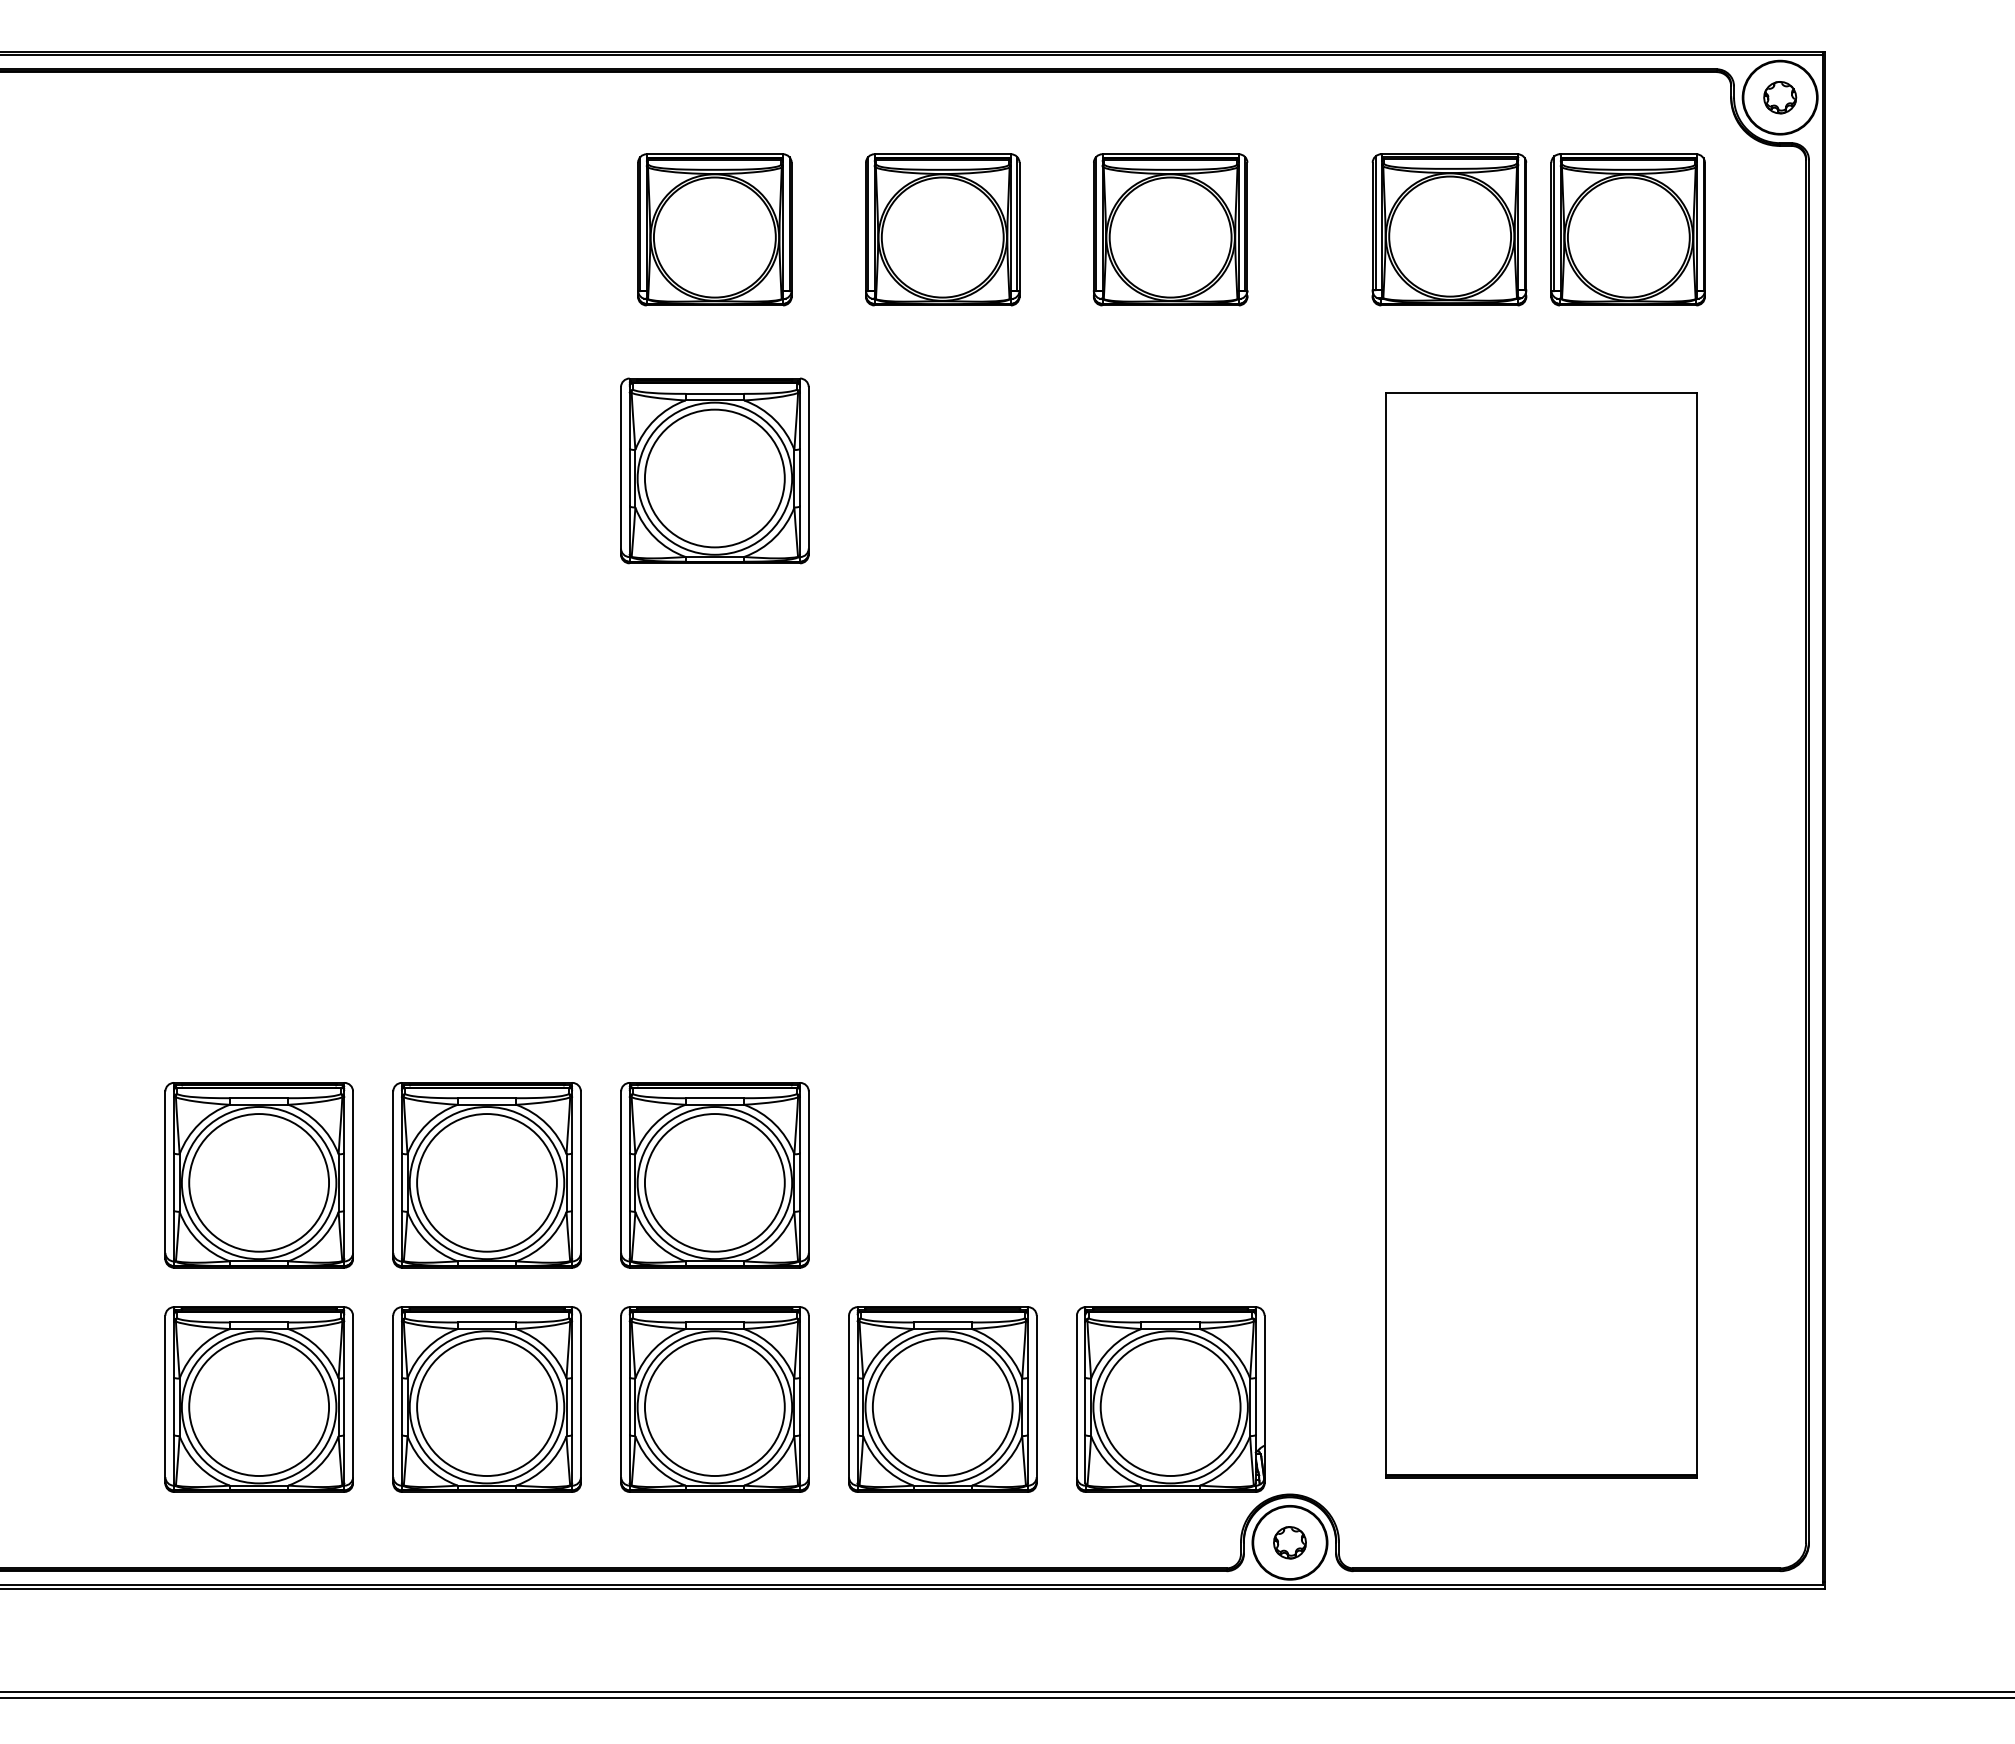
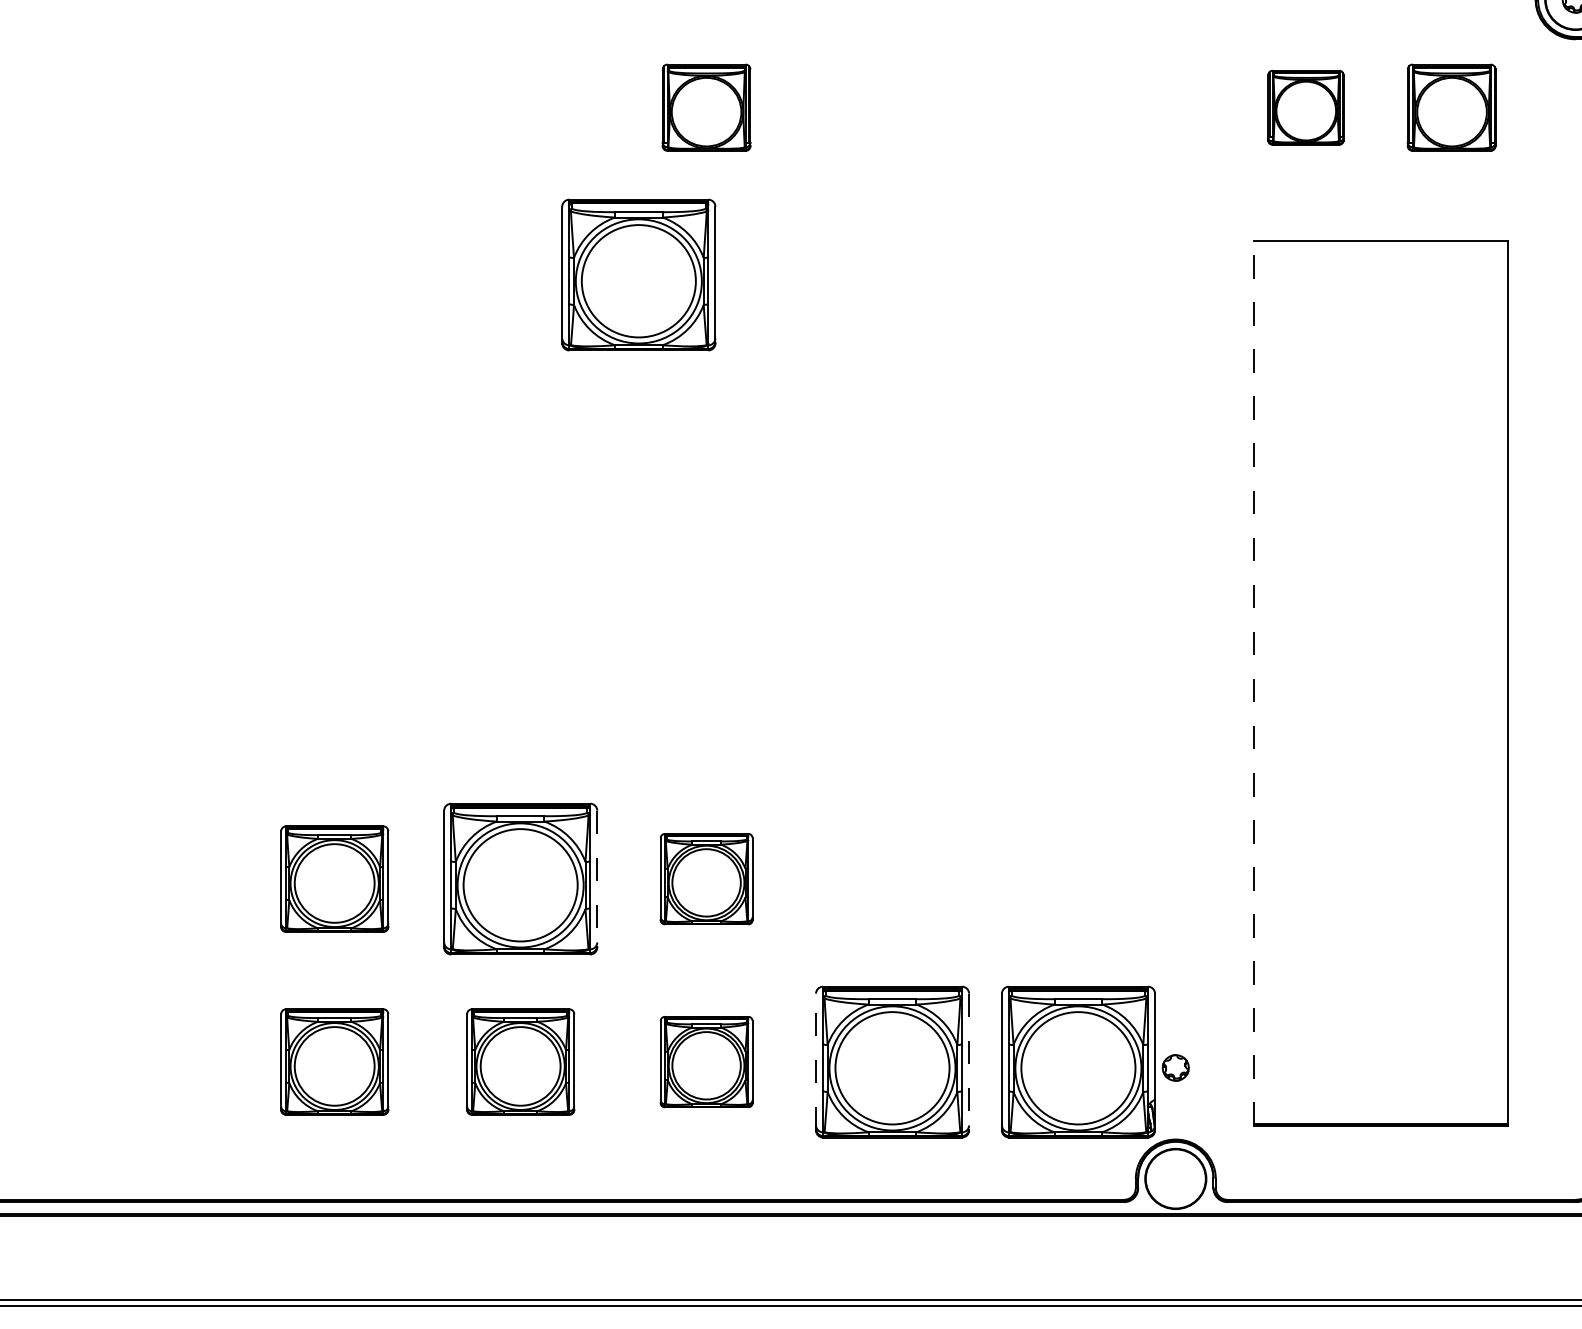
part: (714, 229) -> (706, 107), size x0.7
part: (942, 229) -> (892, 107), removed
part: (1170, 229) -> (1078, 107), removed
part: (1449, 229) -> (1305, 107), size x0.6
part: (1627, 229) -> (1451, 107), size x0.7
part: (714, 470) -> (638, 274), moved
line: (1385, 934) -> (1253, 682), solid -> dashed
part: (258, 1175) -> (334, 879), size x0.7
line: (580, 1175) -> (596, 879), solid -> dashed
part: (714, 1175) -> (706, 879), size x0.6
part: (258, 1399) -> (334, 1062), size x0.7
part: (486, 1399) -> (520, 1062), size x0.7
part: (714, 1399) -> (706, 1062), size x0.6
line: (849, 1399) -> (816, 1062), solid -> dashed
line: (1036, 1399) -> (968, 1062), solid -> dashed
part: (1289, 1542) -> (1175, 1067), moved

